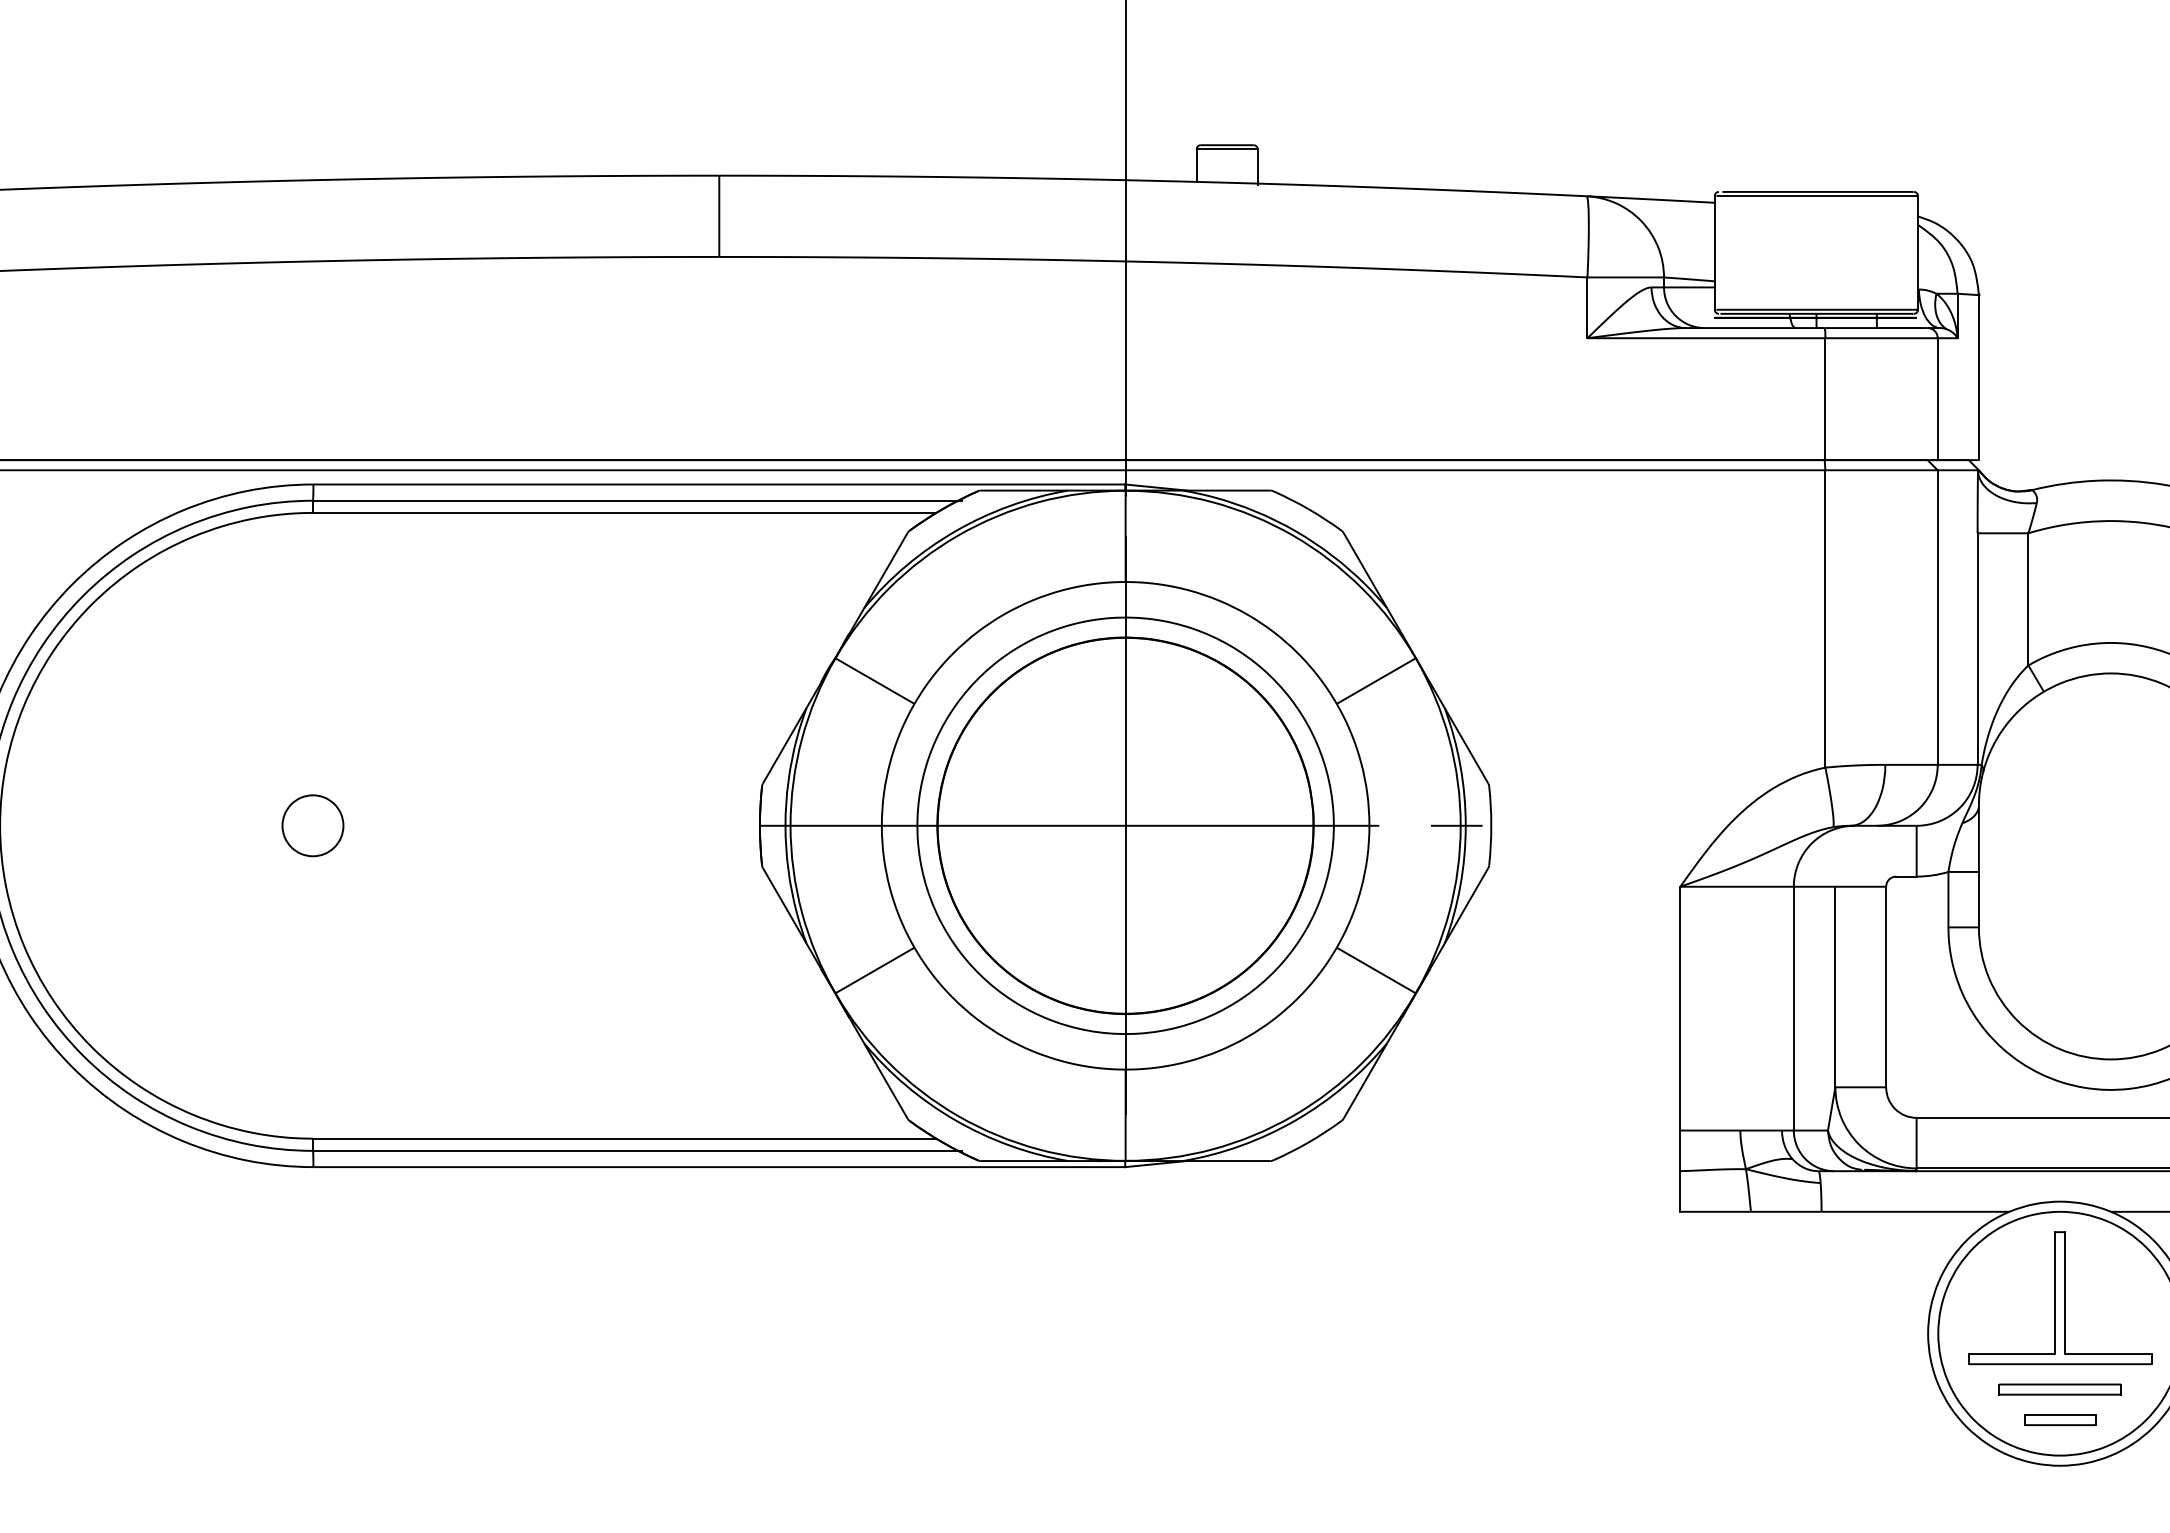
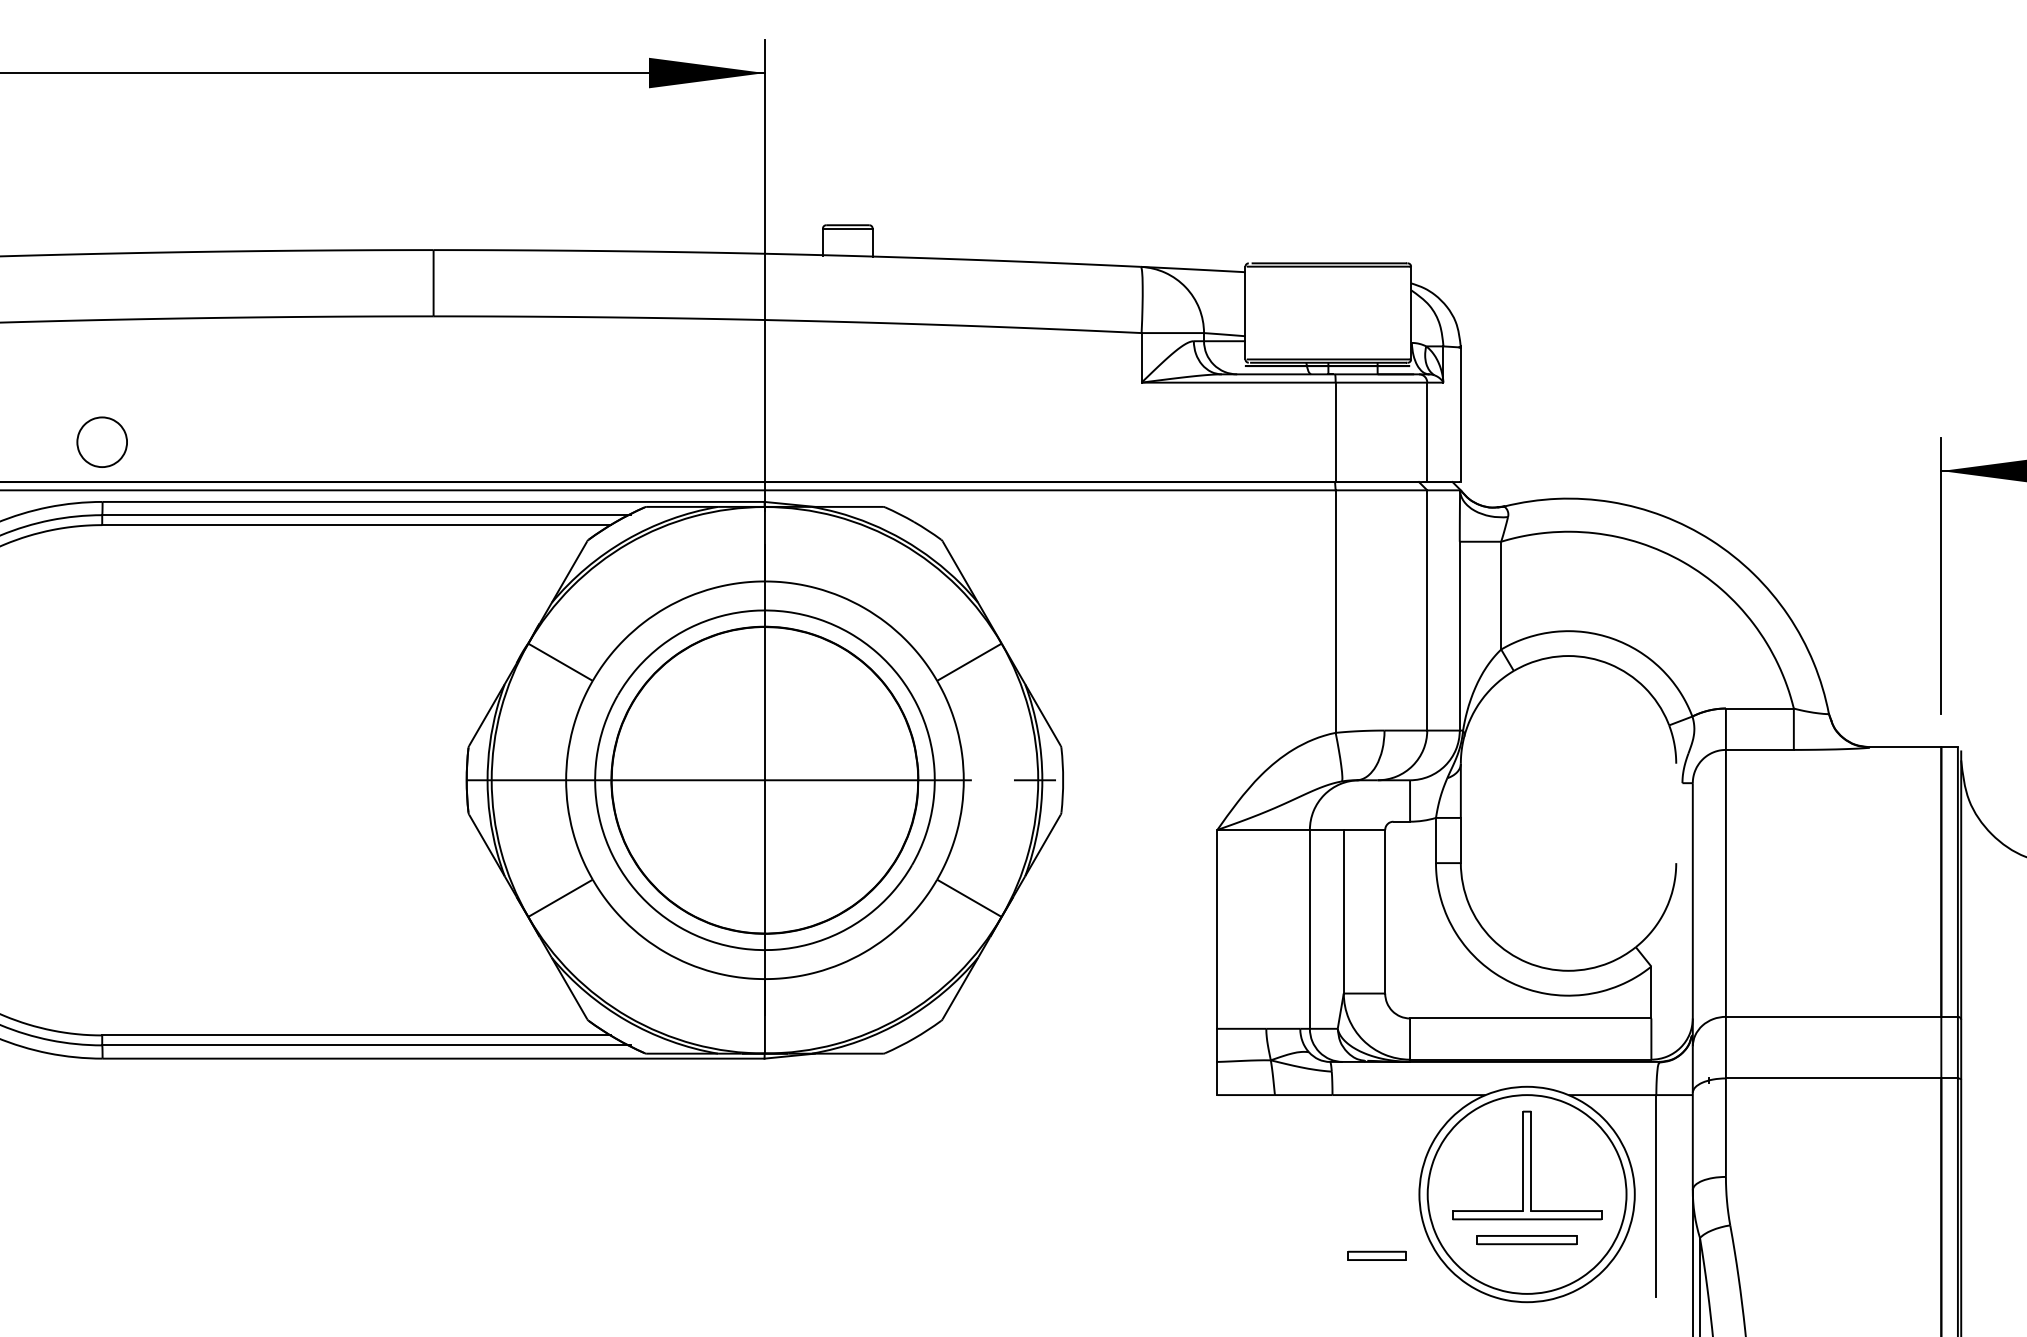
part: (312, 824) -> (101, 441), moved
part: (2059, 1419) -> (1376, 1255), moved

